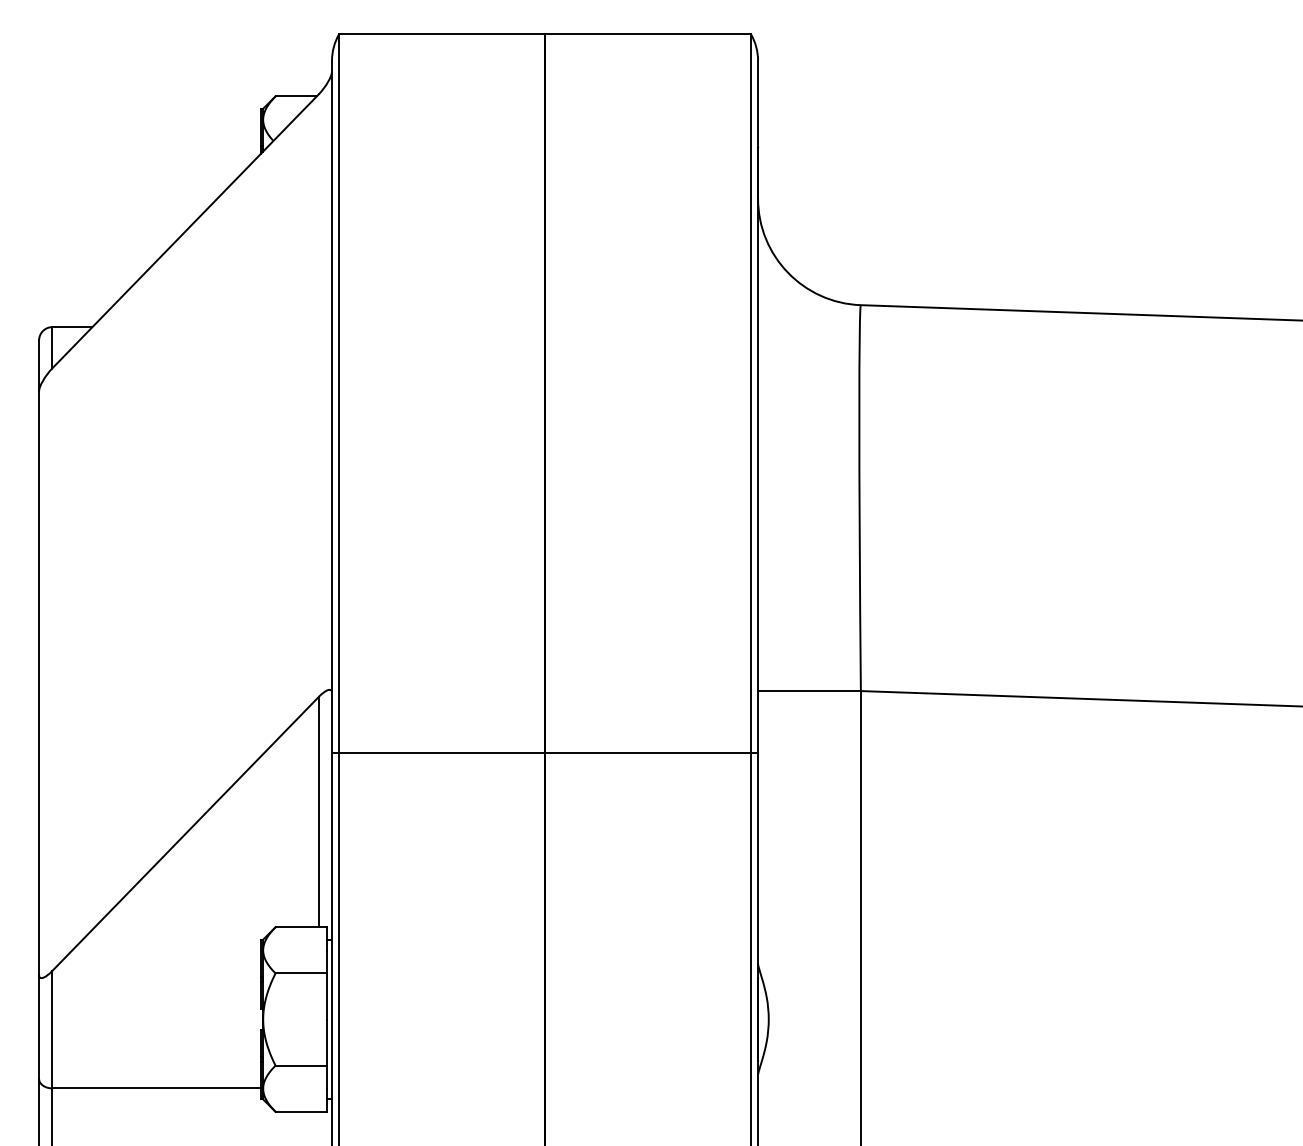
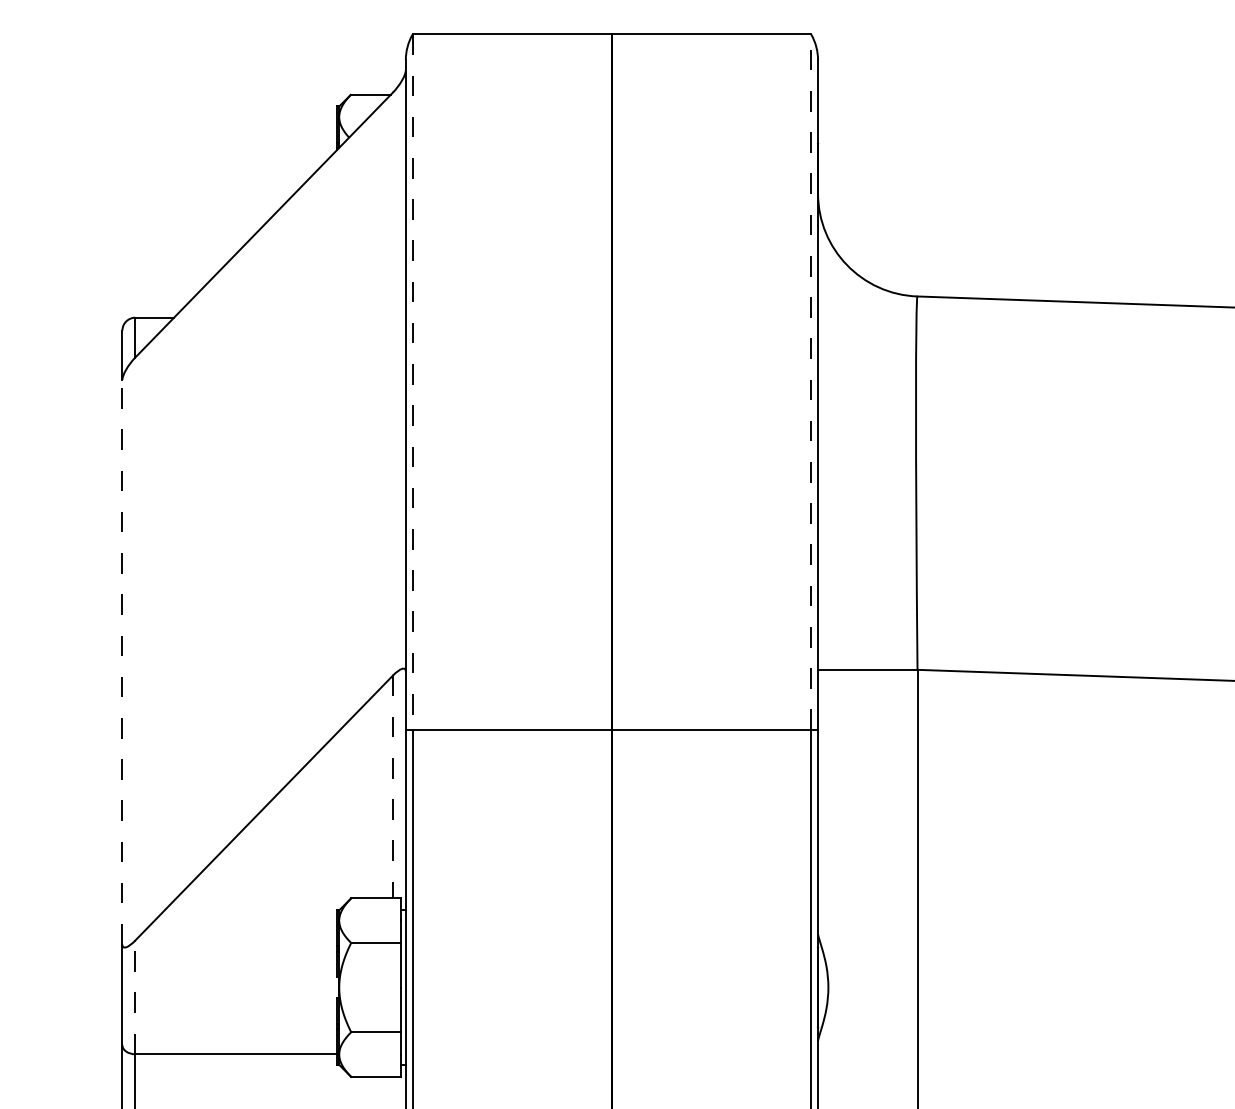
line: (339, 393) -> (413, 381), solid -> dashed
line: (750, 393) -> (810, 381), solid -> dashed
line: (39, 683) -> (122, 662), solid -> dashed
line: (318, 812) -> (392, 787), solid -> dashed
line: (52, 1029) -> (135, 997), solid -> dashed

